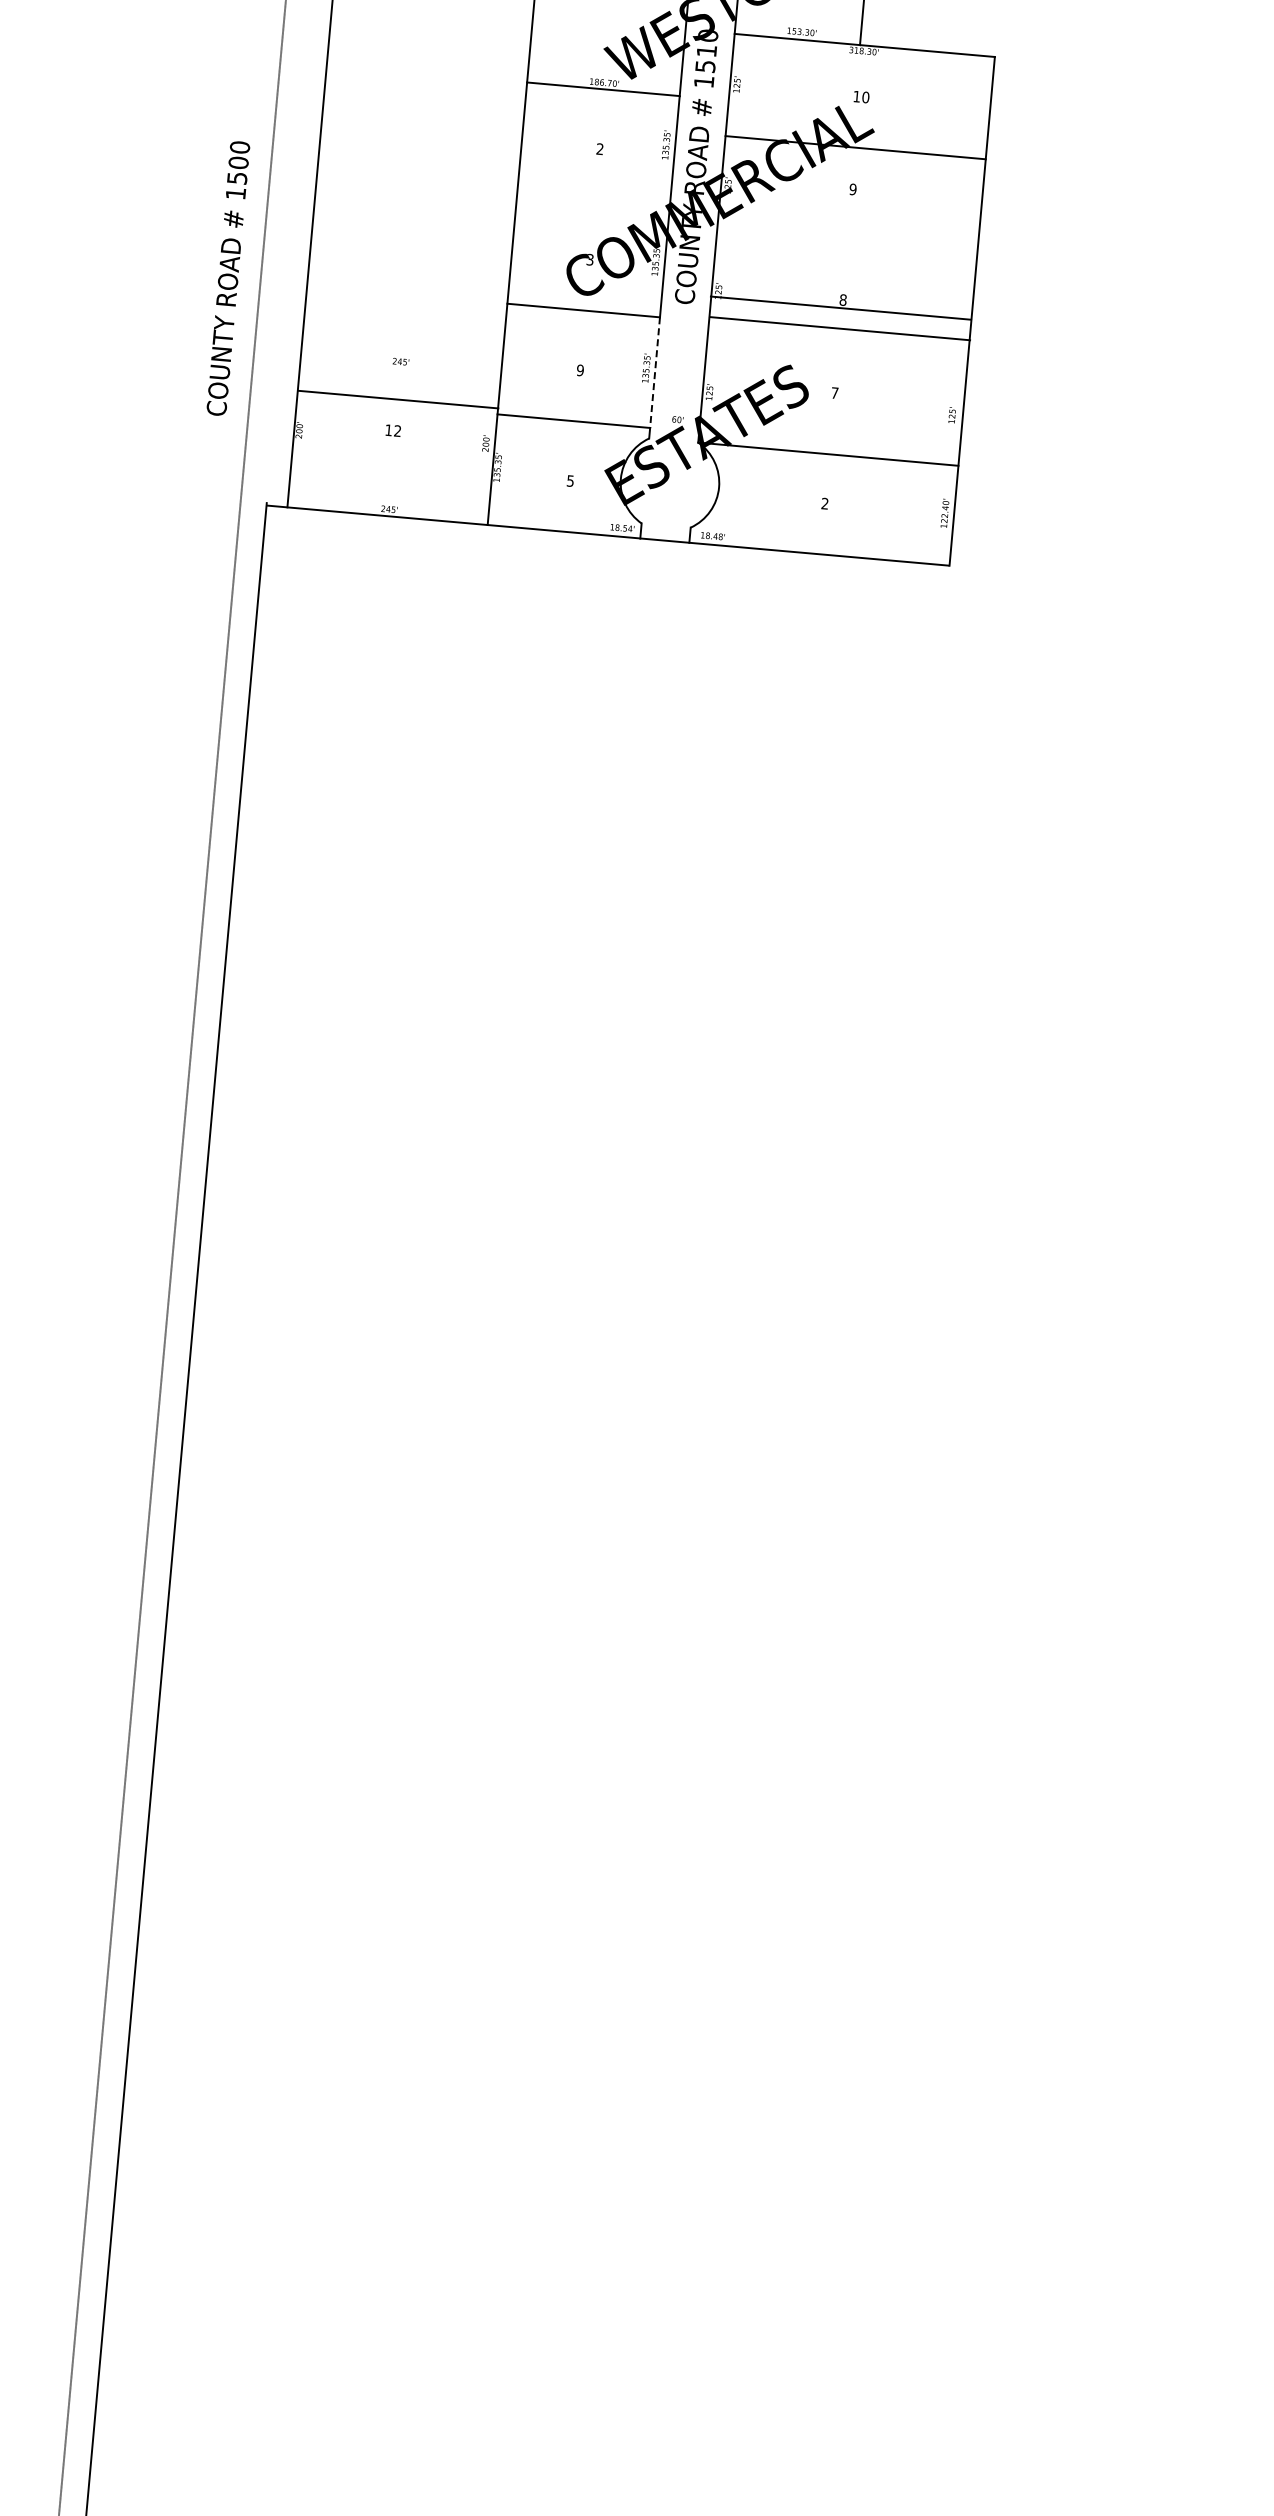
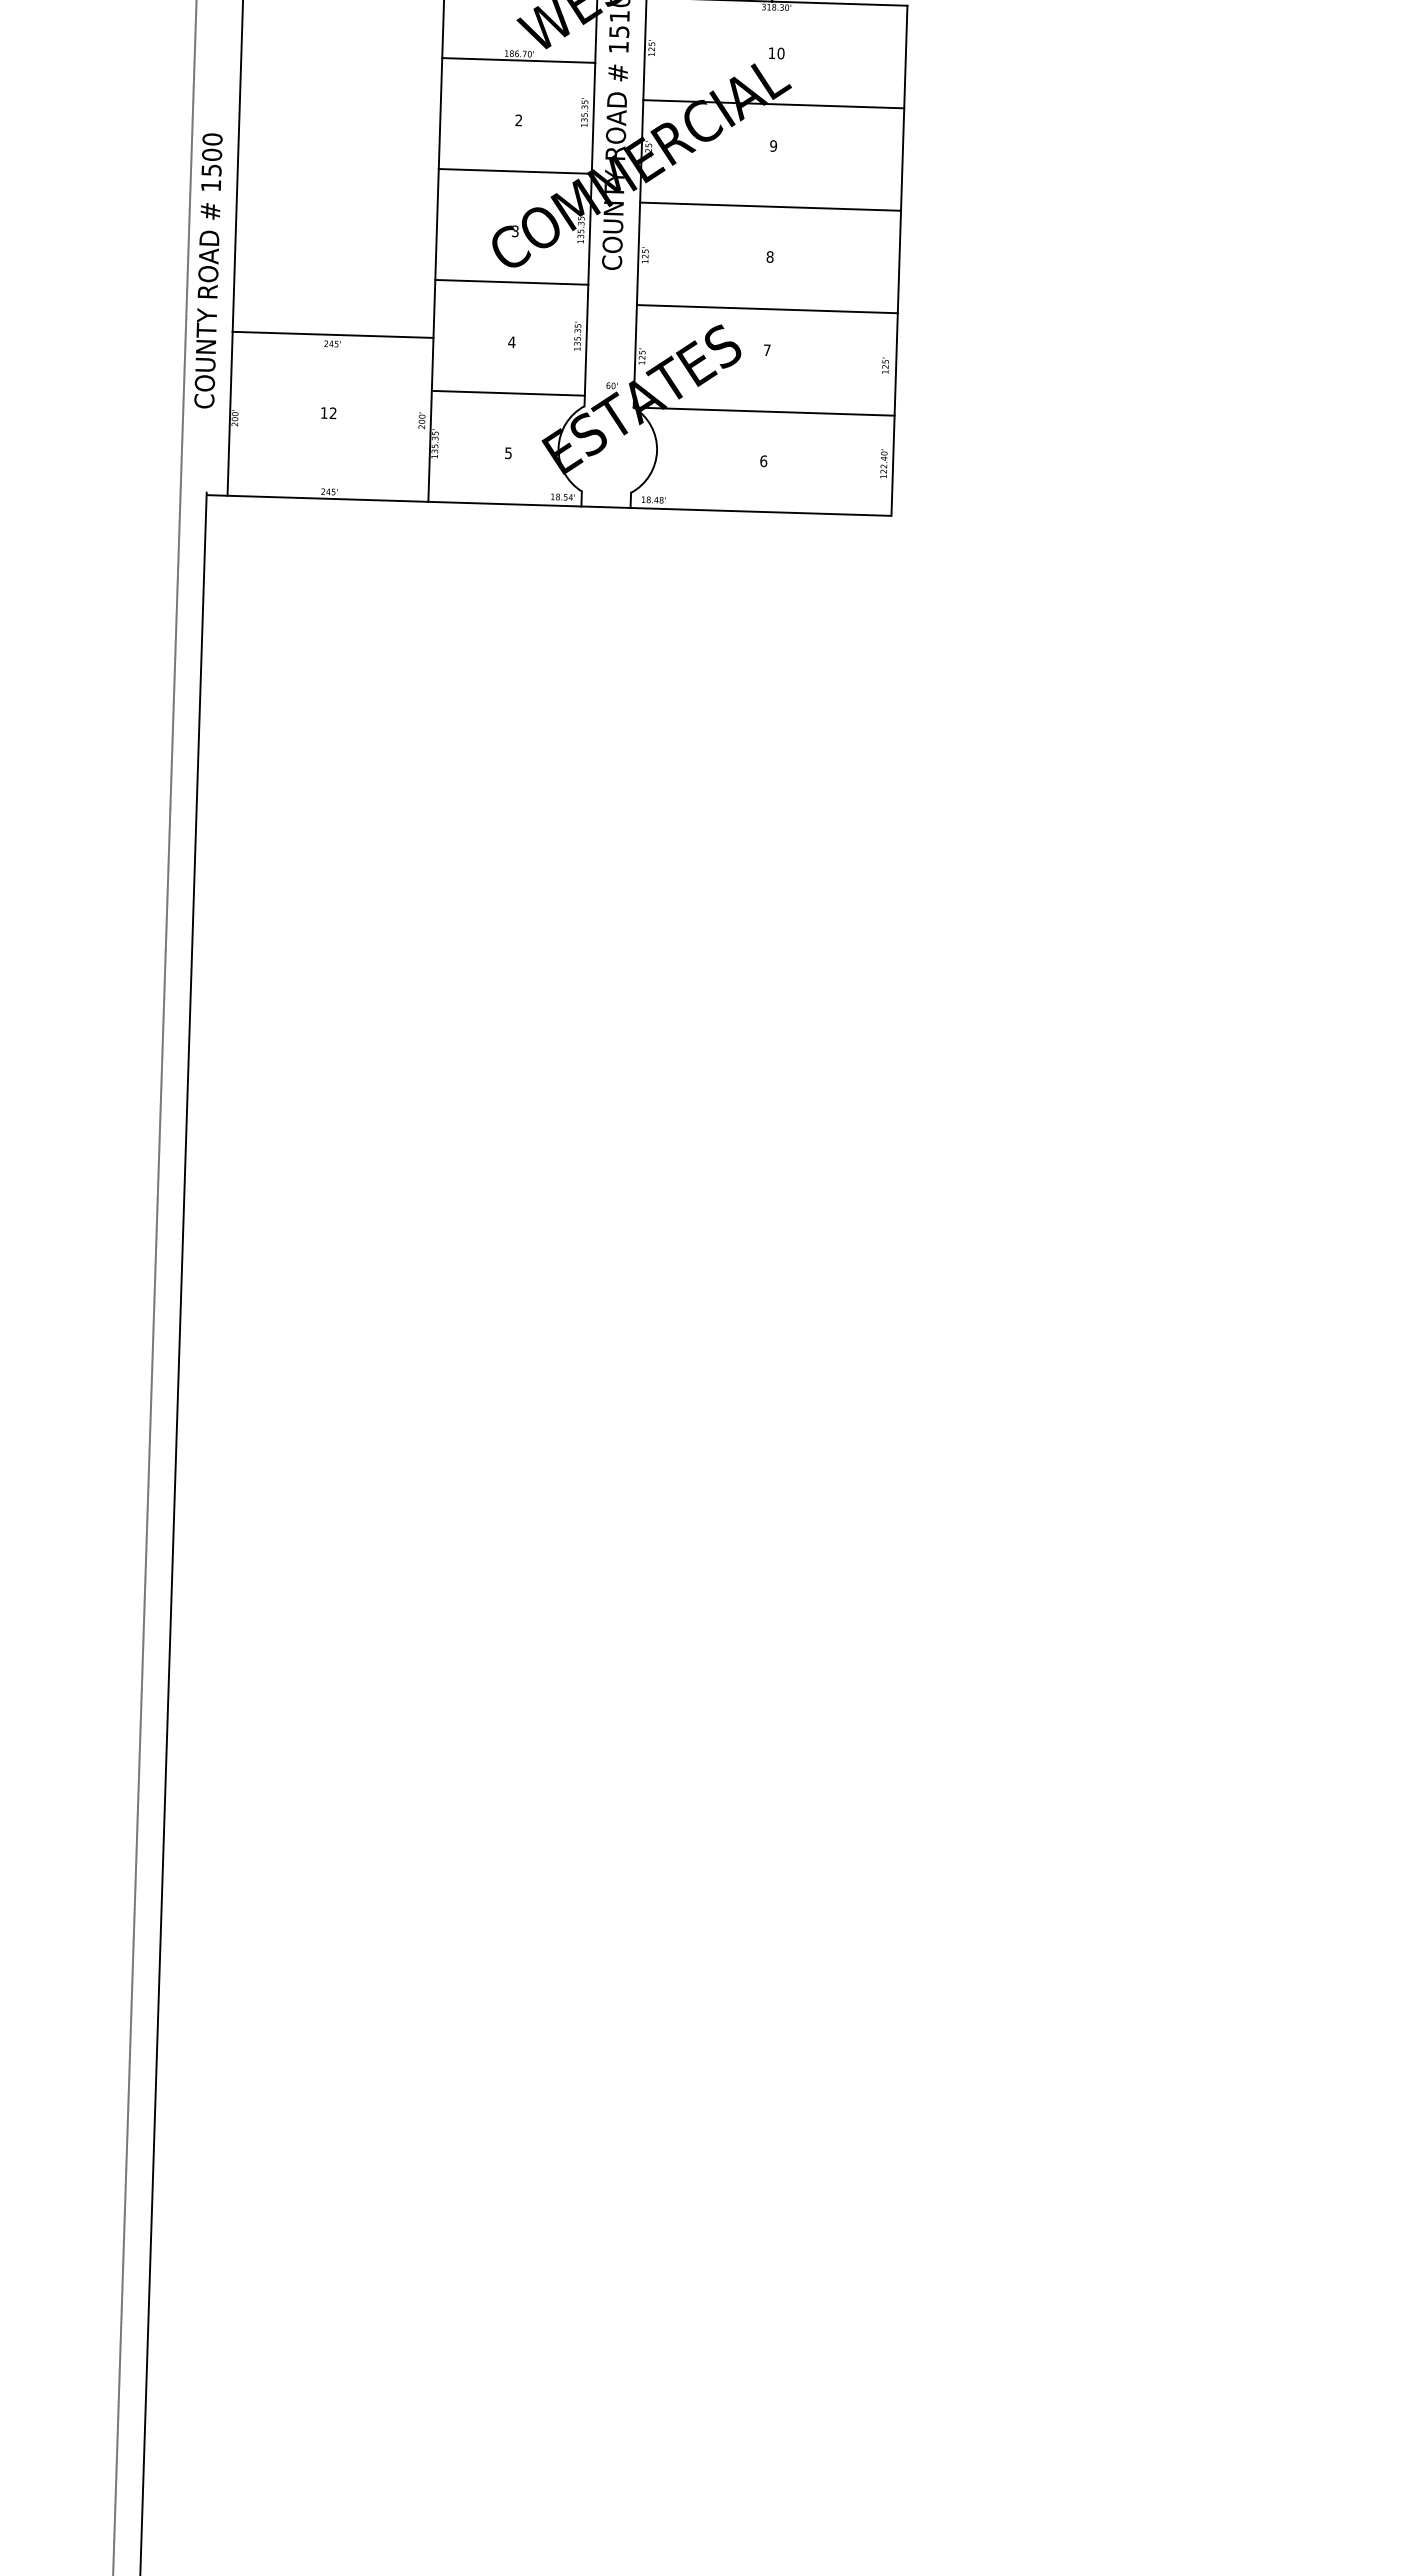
line: (592, 199) -> (514, 171), added
text: (228, 278) -> (208, 270), moved
line: (840, 308) -> (766, 309), moved
line: (839, 328) -> (770, 206), moved
text: (579, 370) -> (511, 342), 9 -> 4
line: (654, 372) -> (586, 340), dashed -> solid
line: (397, 399) -> (332, 334), moved
text: (824, 504) -> (763, 461), 2 -> 6

